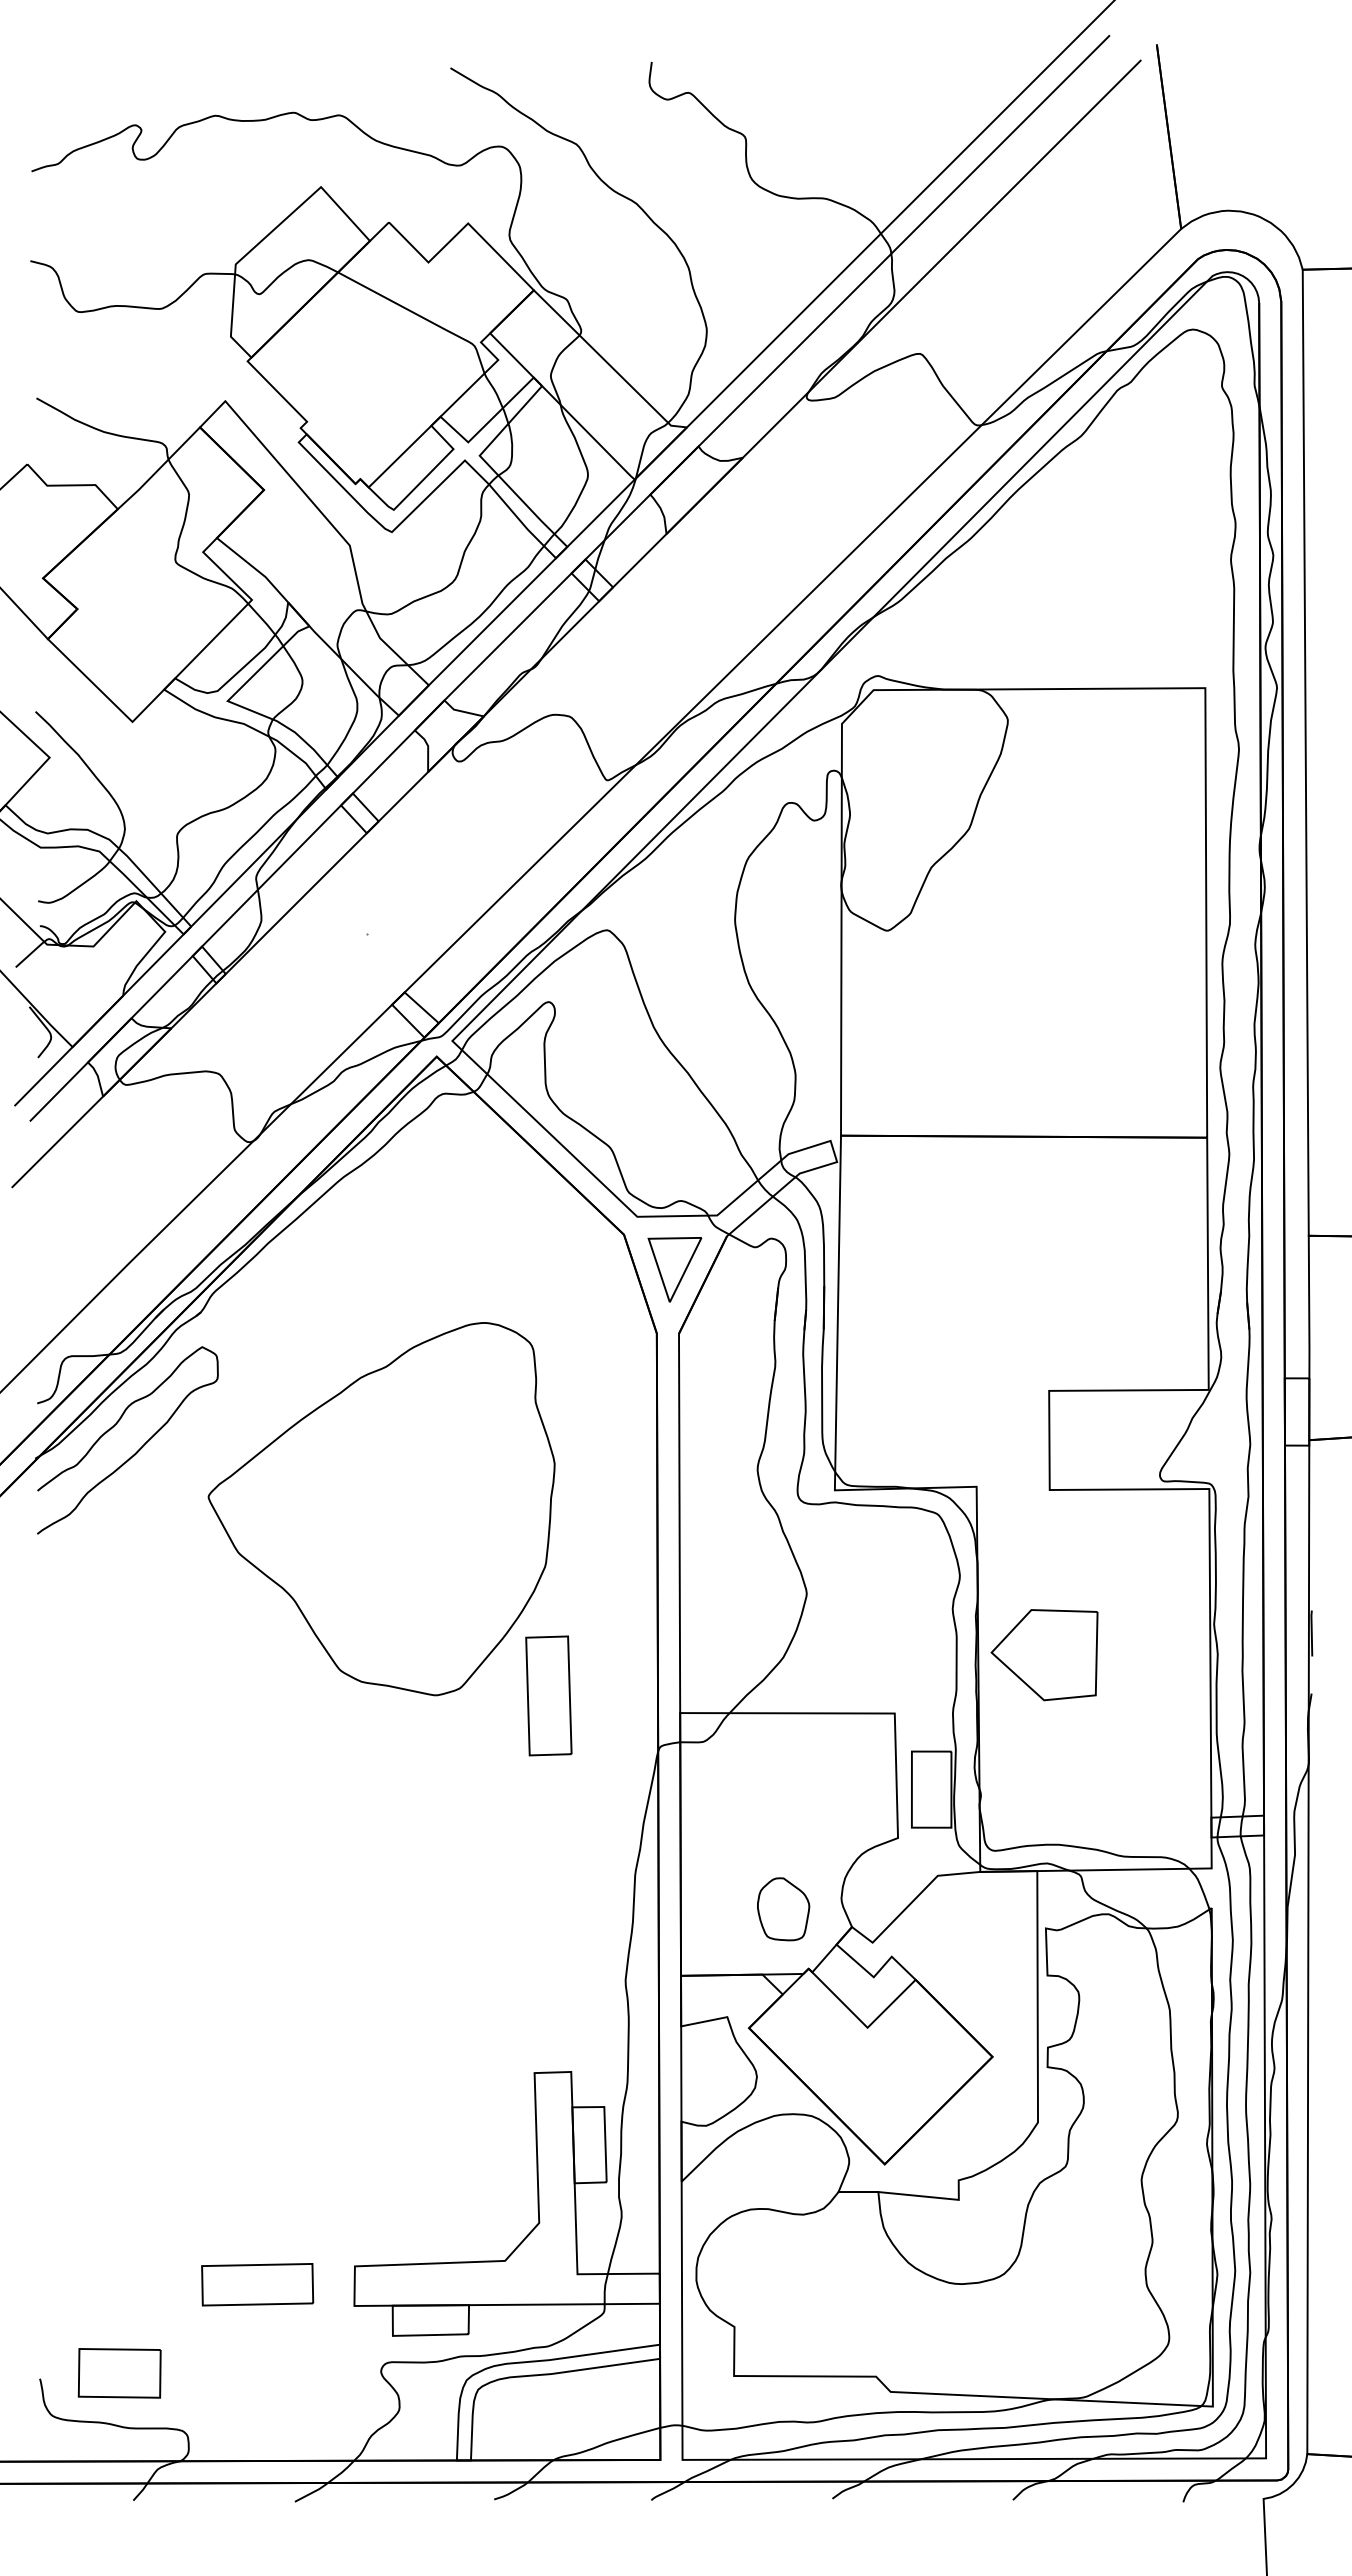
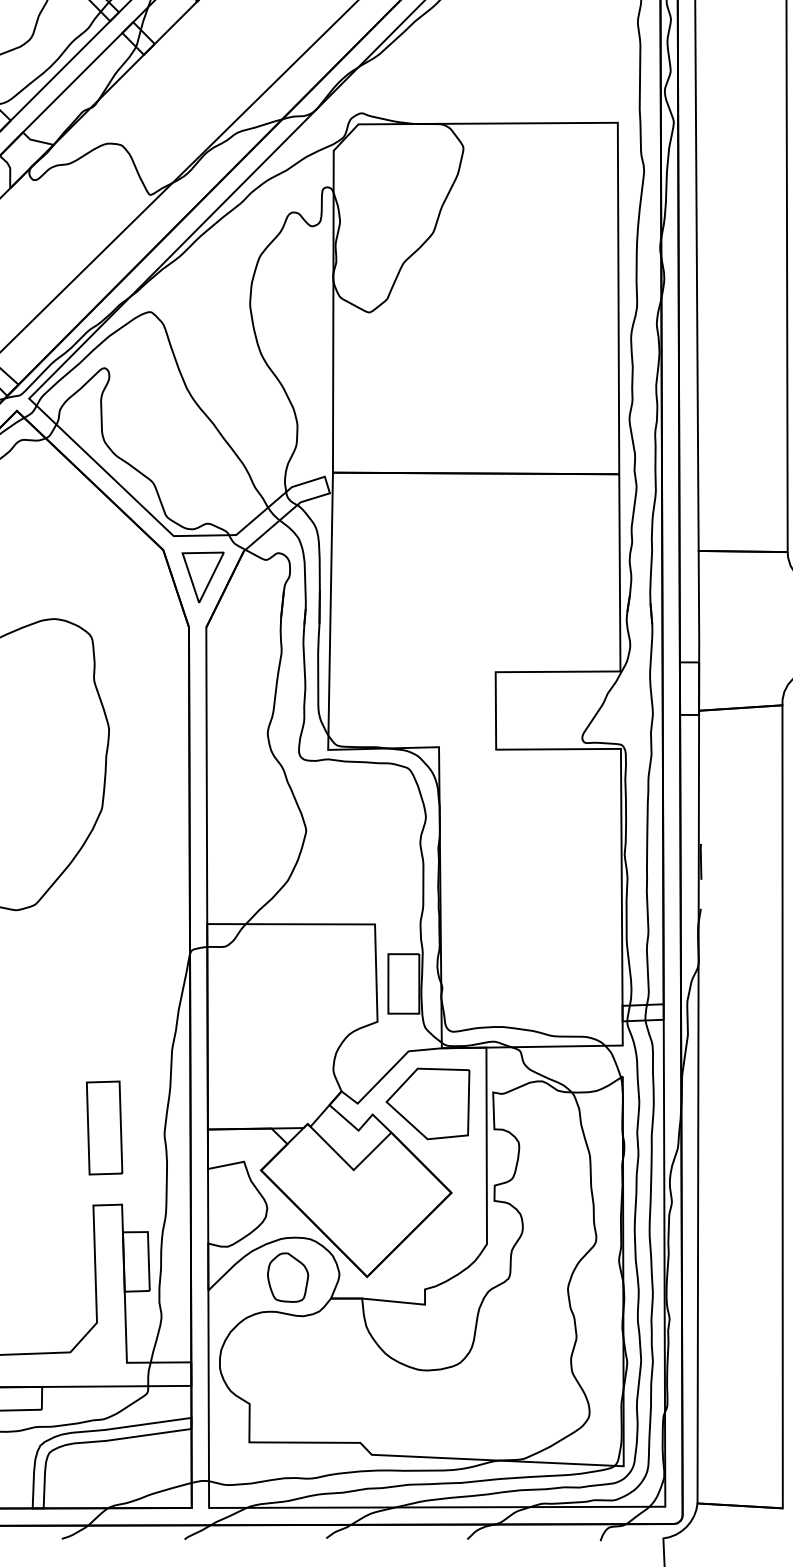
part: (1044, 1655) -> (427, 1104), moved
part: (548, 1695) -> (104, 1127), moved
part: (783, 1909) -> (288, 1277), moved

